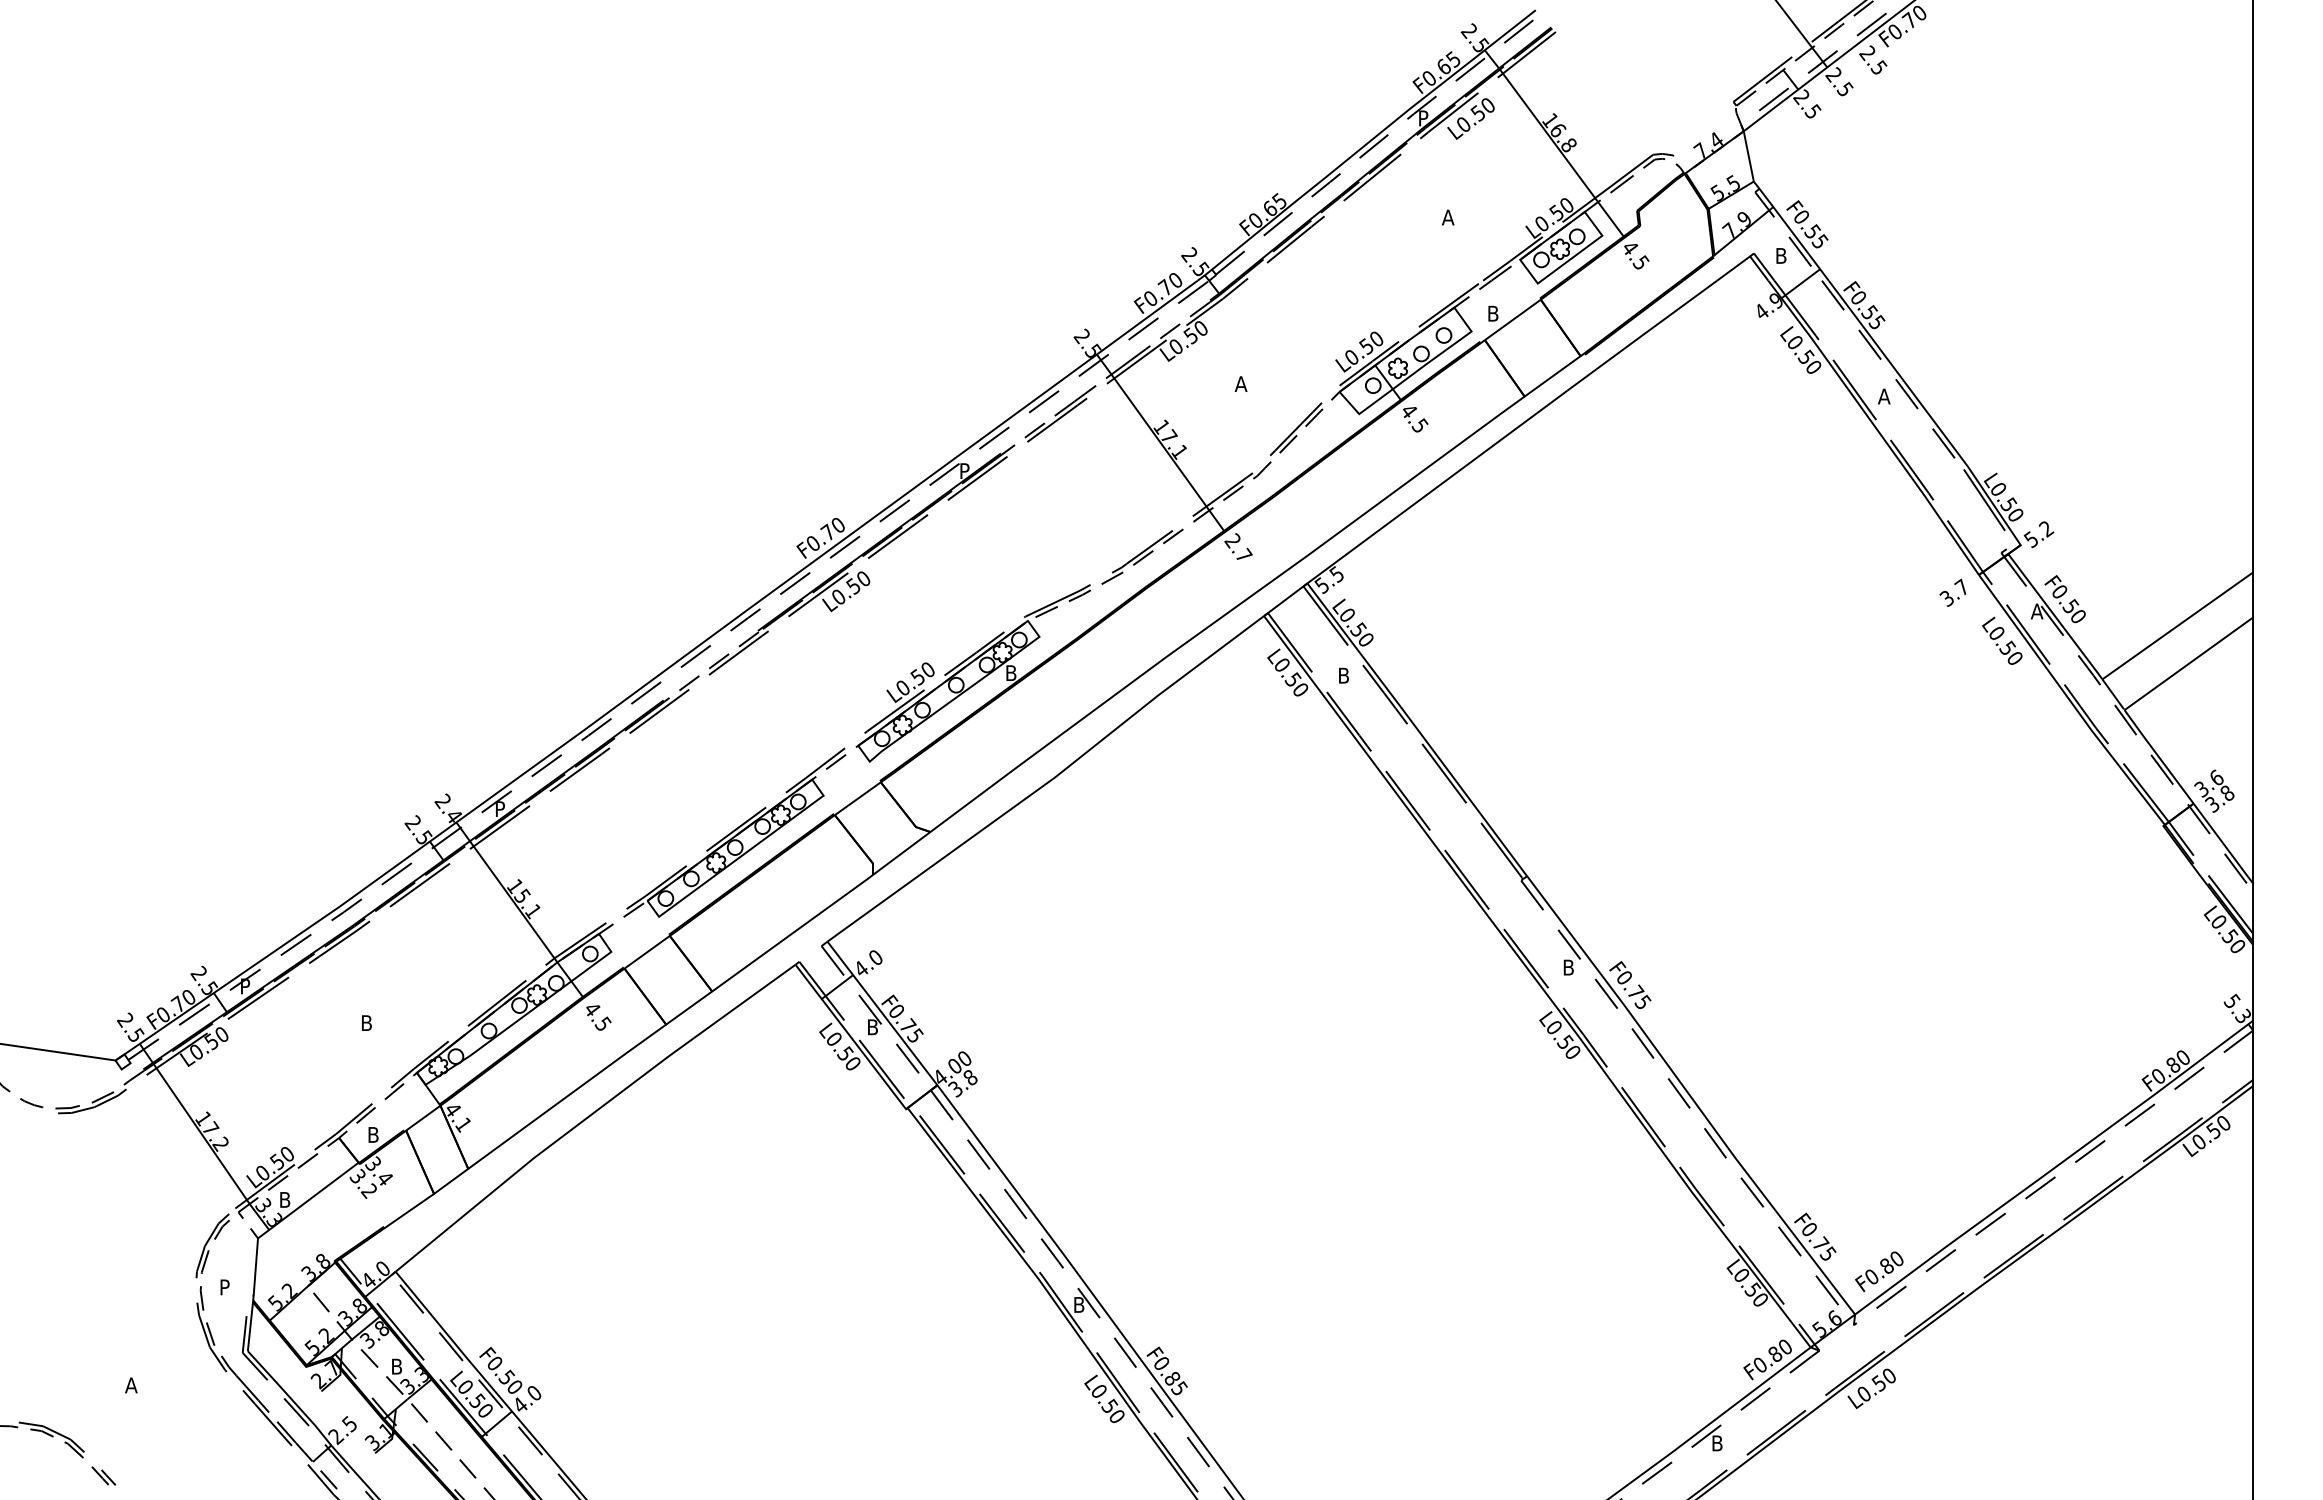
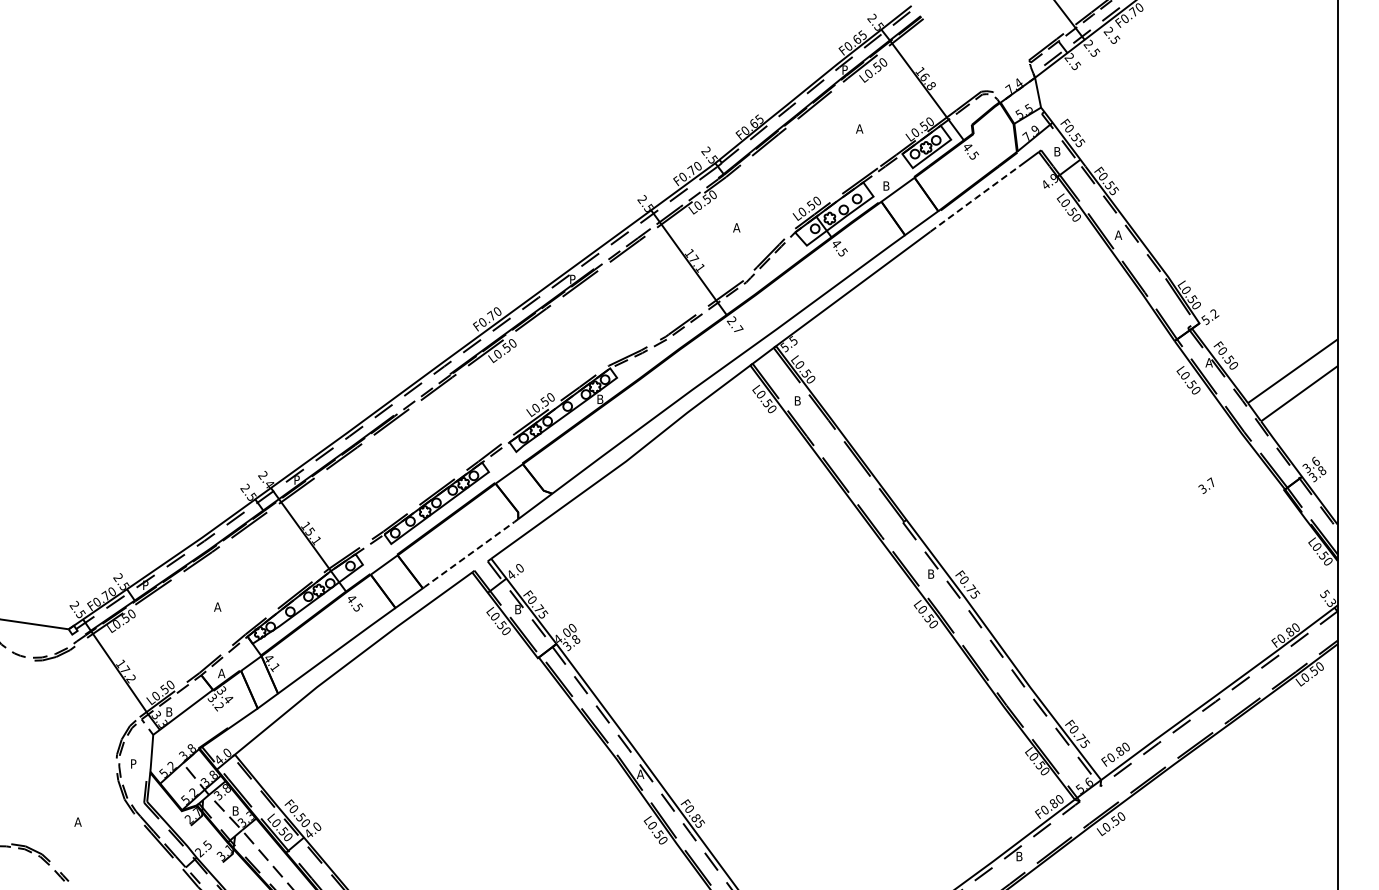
line: (1643, 334) -> (975, 198), solid -> dashed
text: (1951, 592) -> (1205, 485), moved
line: (792, 934) -> (470, 554), solid -> dashed
text: (366, 1022) -> (217, 606), B -> A
text: (373, 1134) -> (221, 673), B -> A
text: (1078, 1303) -> (640, 773), B -> A

